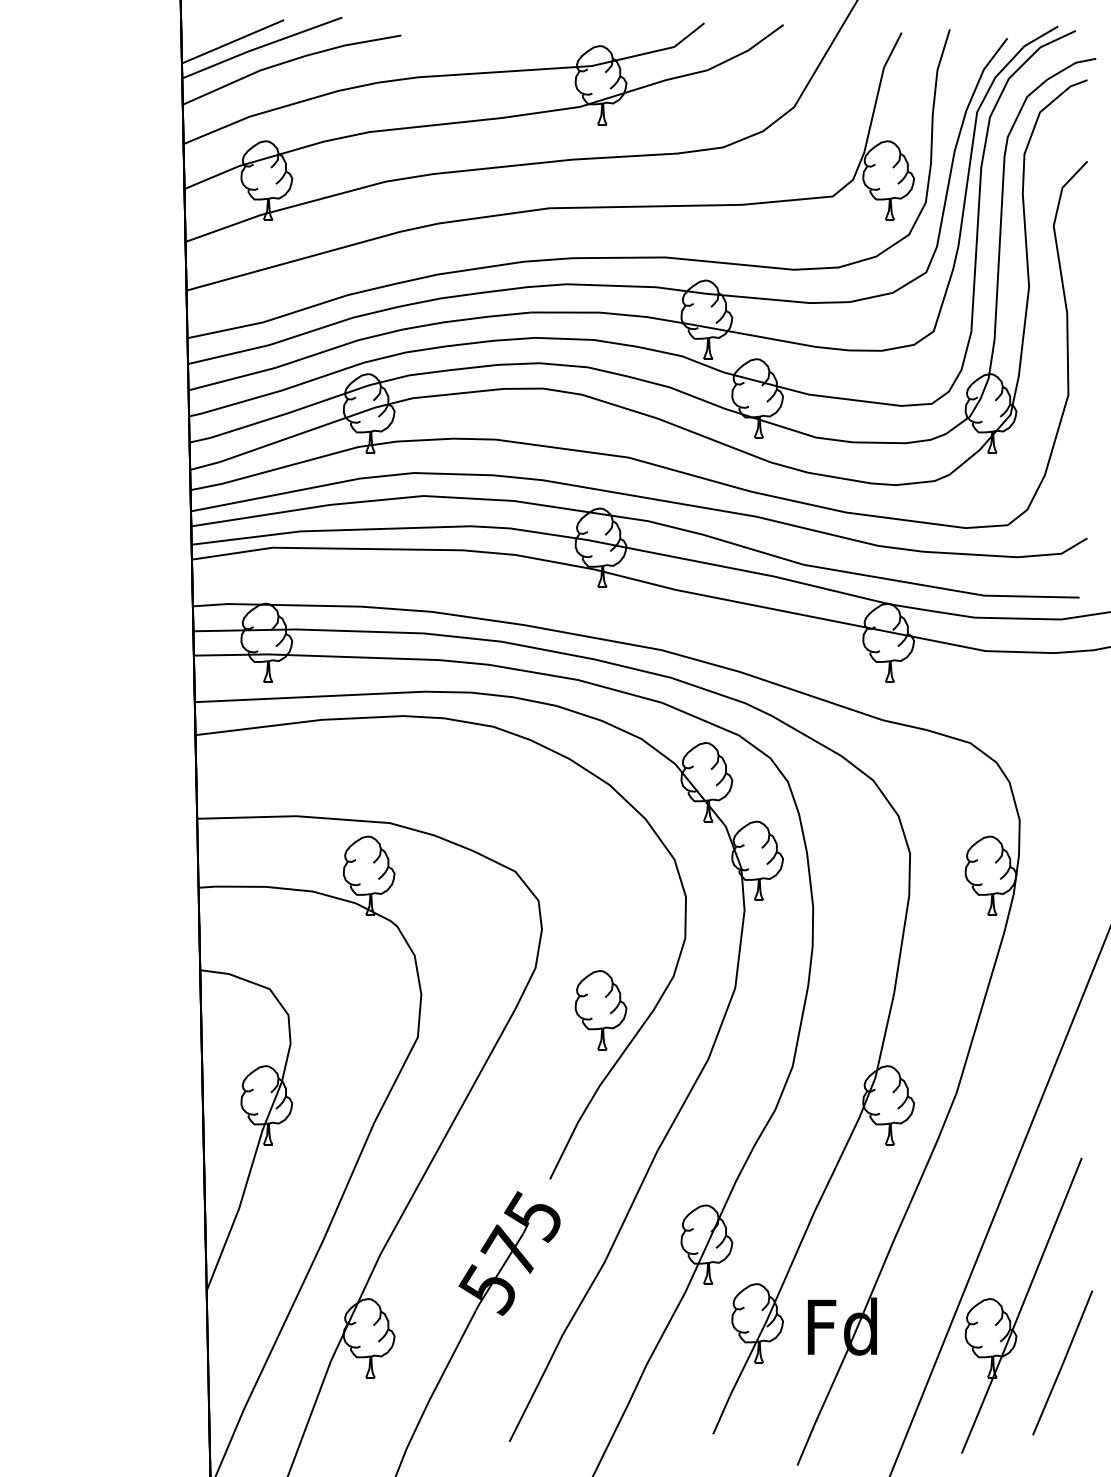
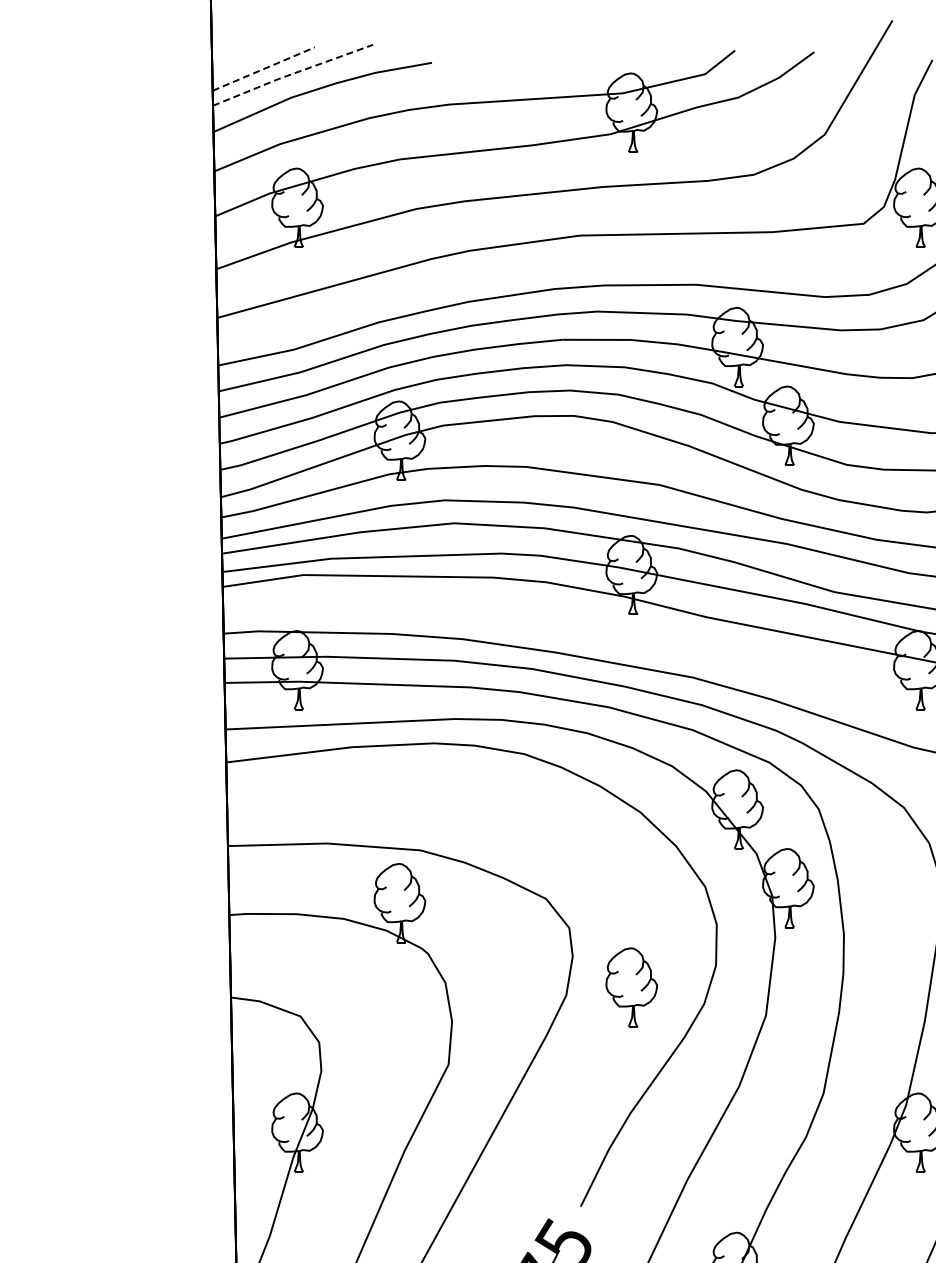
line: (233, 41) -> (264, 68), solid -> dashed
line: (261, 46) -> (292, 73), solid -> dashed
part: (600, 1010) -> (631, 987), moved

